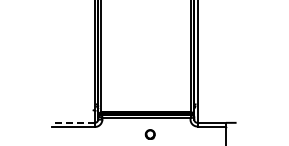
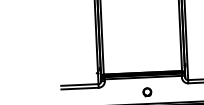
line: (73, 122) -> (79, 84), dashed -> solid

